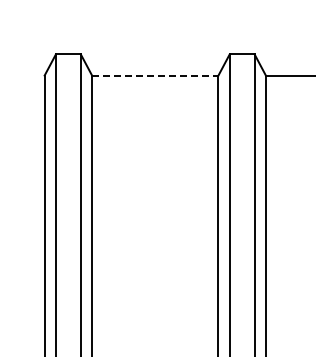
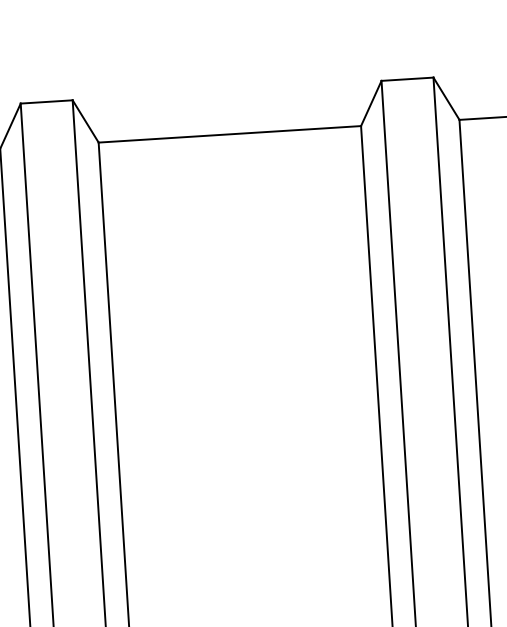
line: (155, 75) -> (230, 134), dashed -> solid

